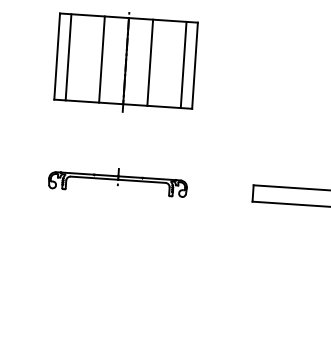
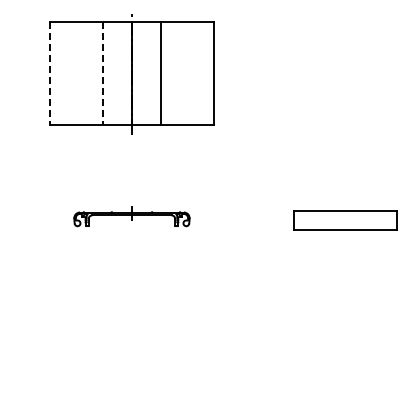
line: (57, 56) -> (49, 73), solid -> dashed
line: (68, 56) -> (63, 72), removed
line: (102, 59) -> (103, 73), solid -> dashed
line: (183, 64) -> (200, 72), removed
part: (117, 181) -> (131, 216), size x0.7

